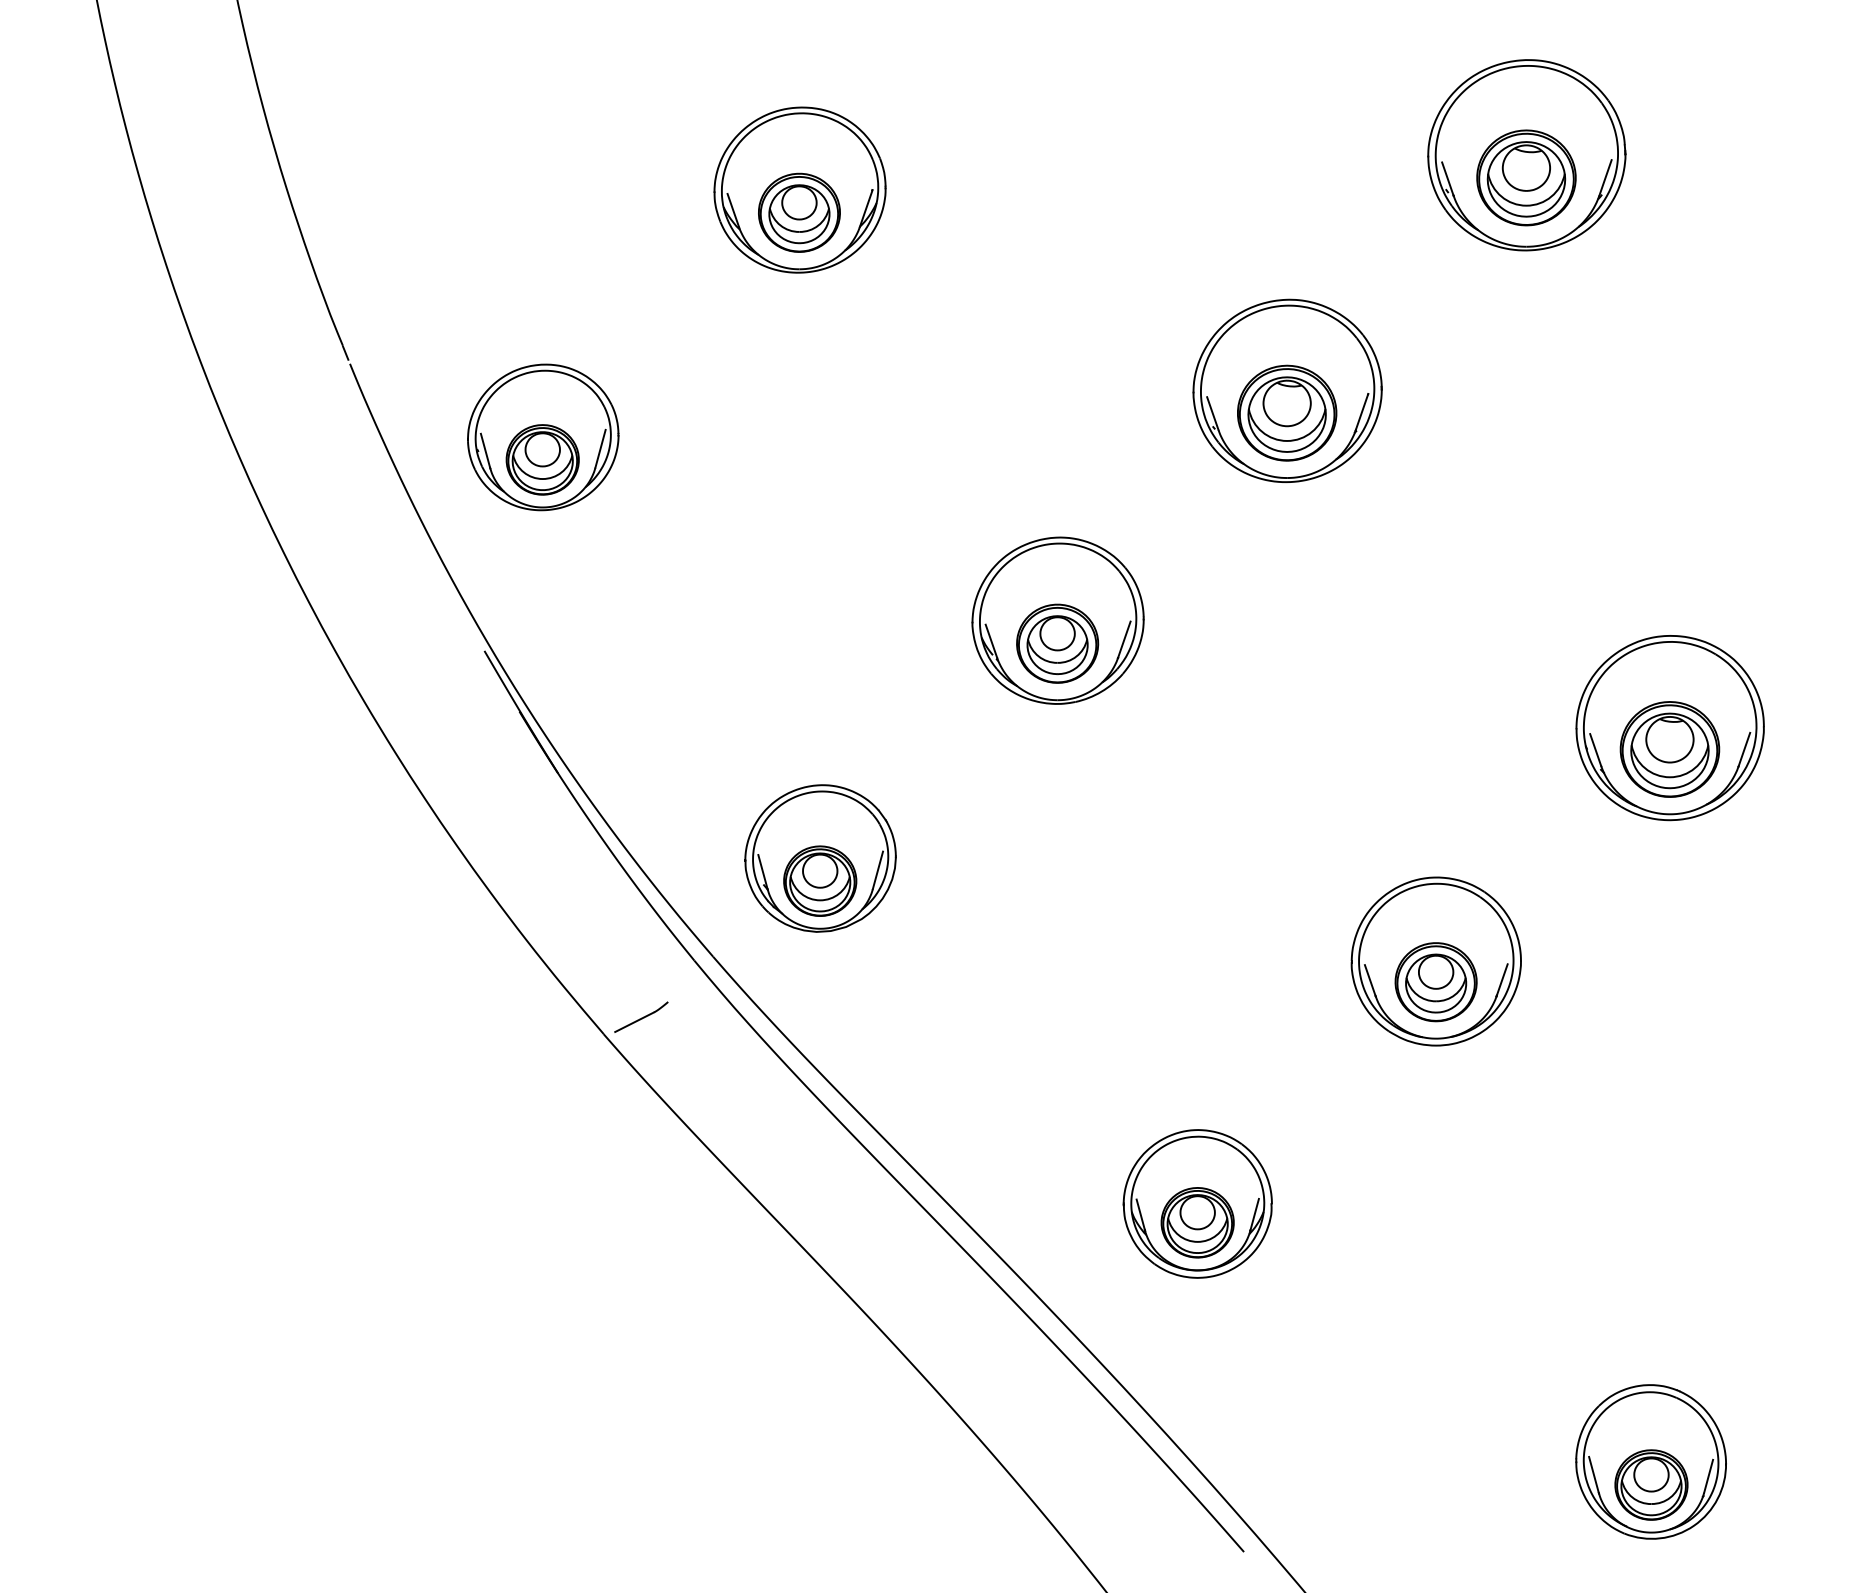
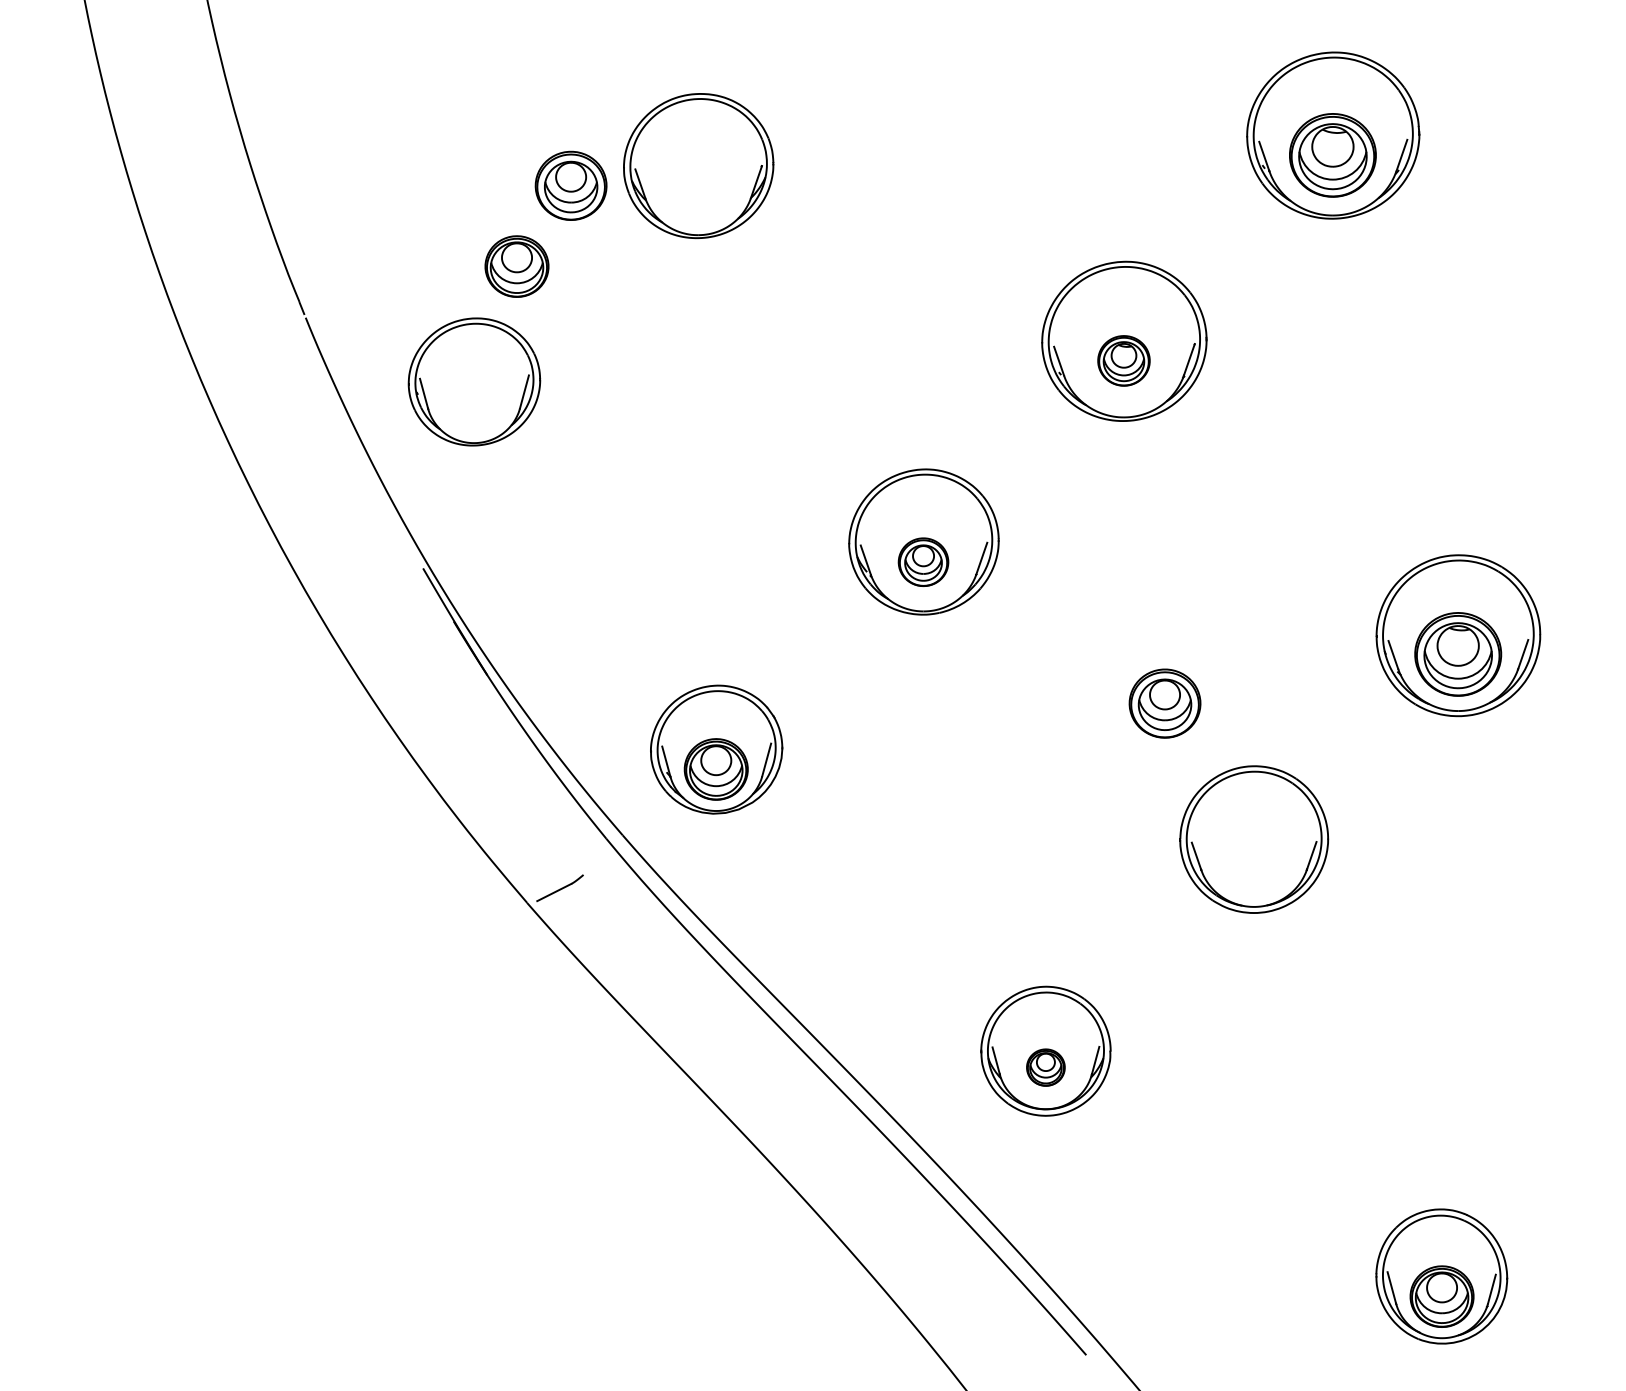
part: (798, 212) -> (570, 185), moved
part: (1286, 412) -> (1123, 360), size x0.6
part: (542, 459) -> (516, 266), moved
part: (1057, 644) -> (923, 562), size x0.7
part: (1435, 982) -> (1164, 703), moved
part: (1197, 1222) -> (1045, 1067), size x0.6

